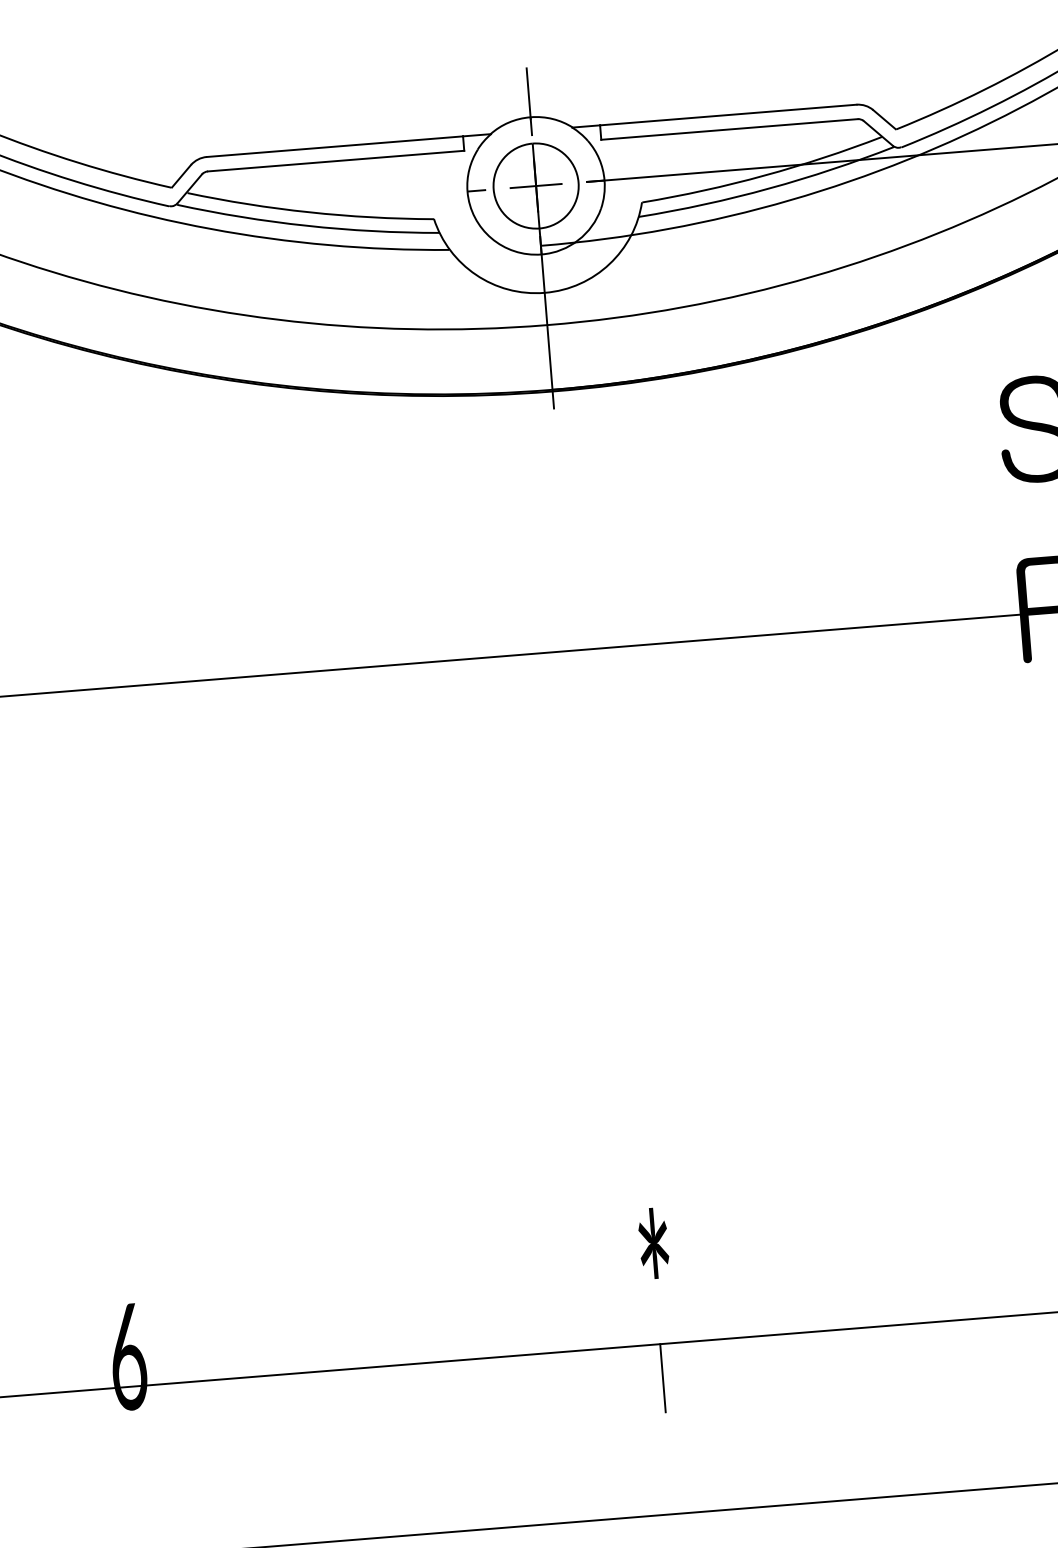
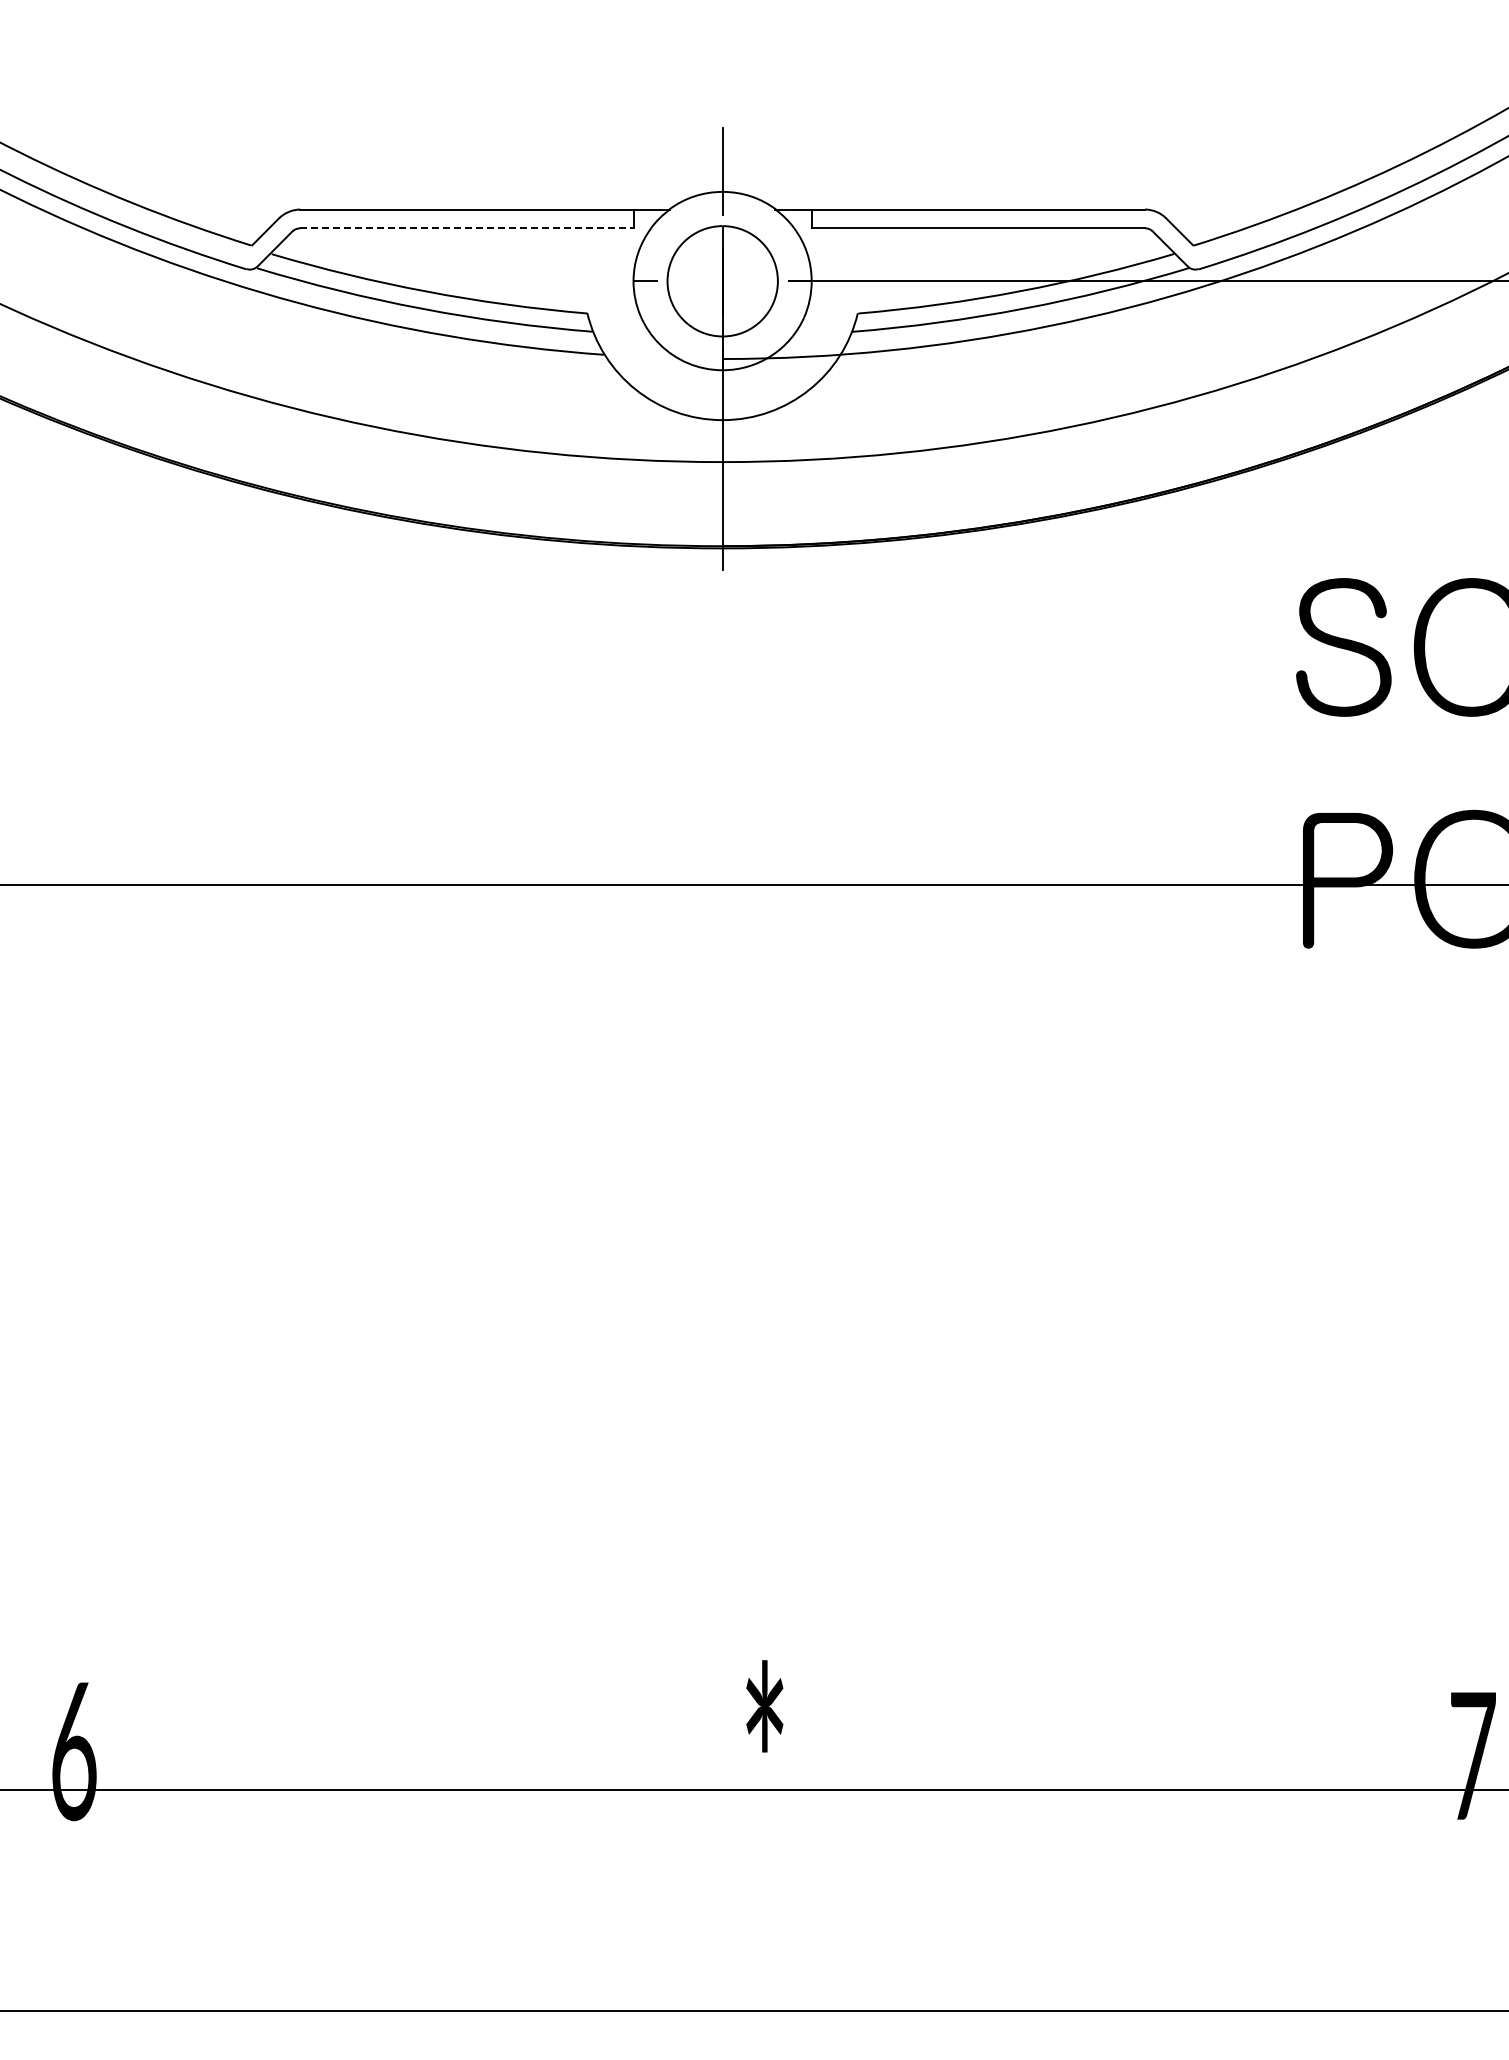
line: (335, 161) -> (466, 228), solid -> dashed
line: (535, 186) -> (722, 281), removed
text: (653, 1243) -> (764, 1706), moved
line: (662, 1378) -> (762, 1834), removed

